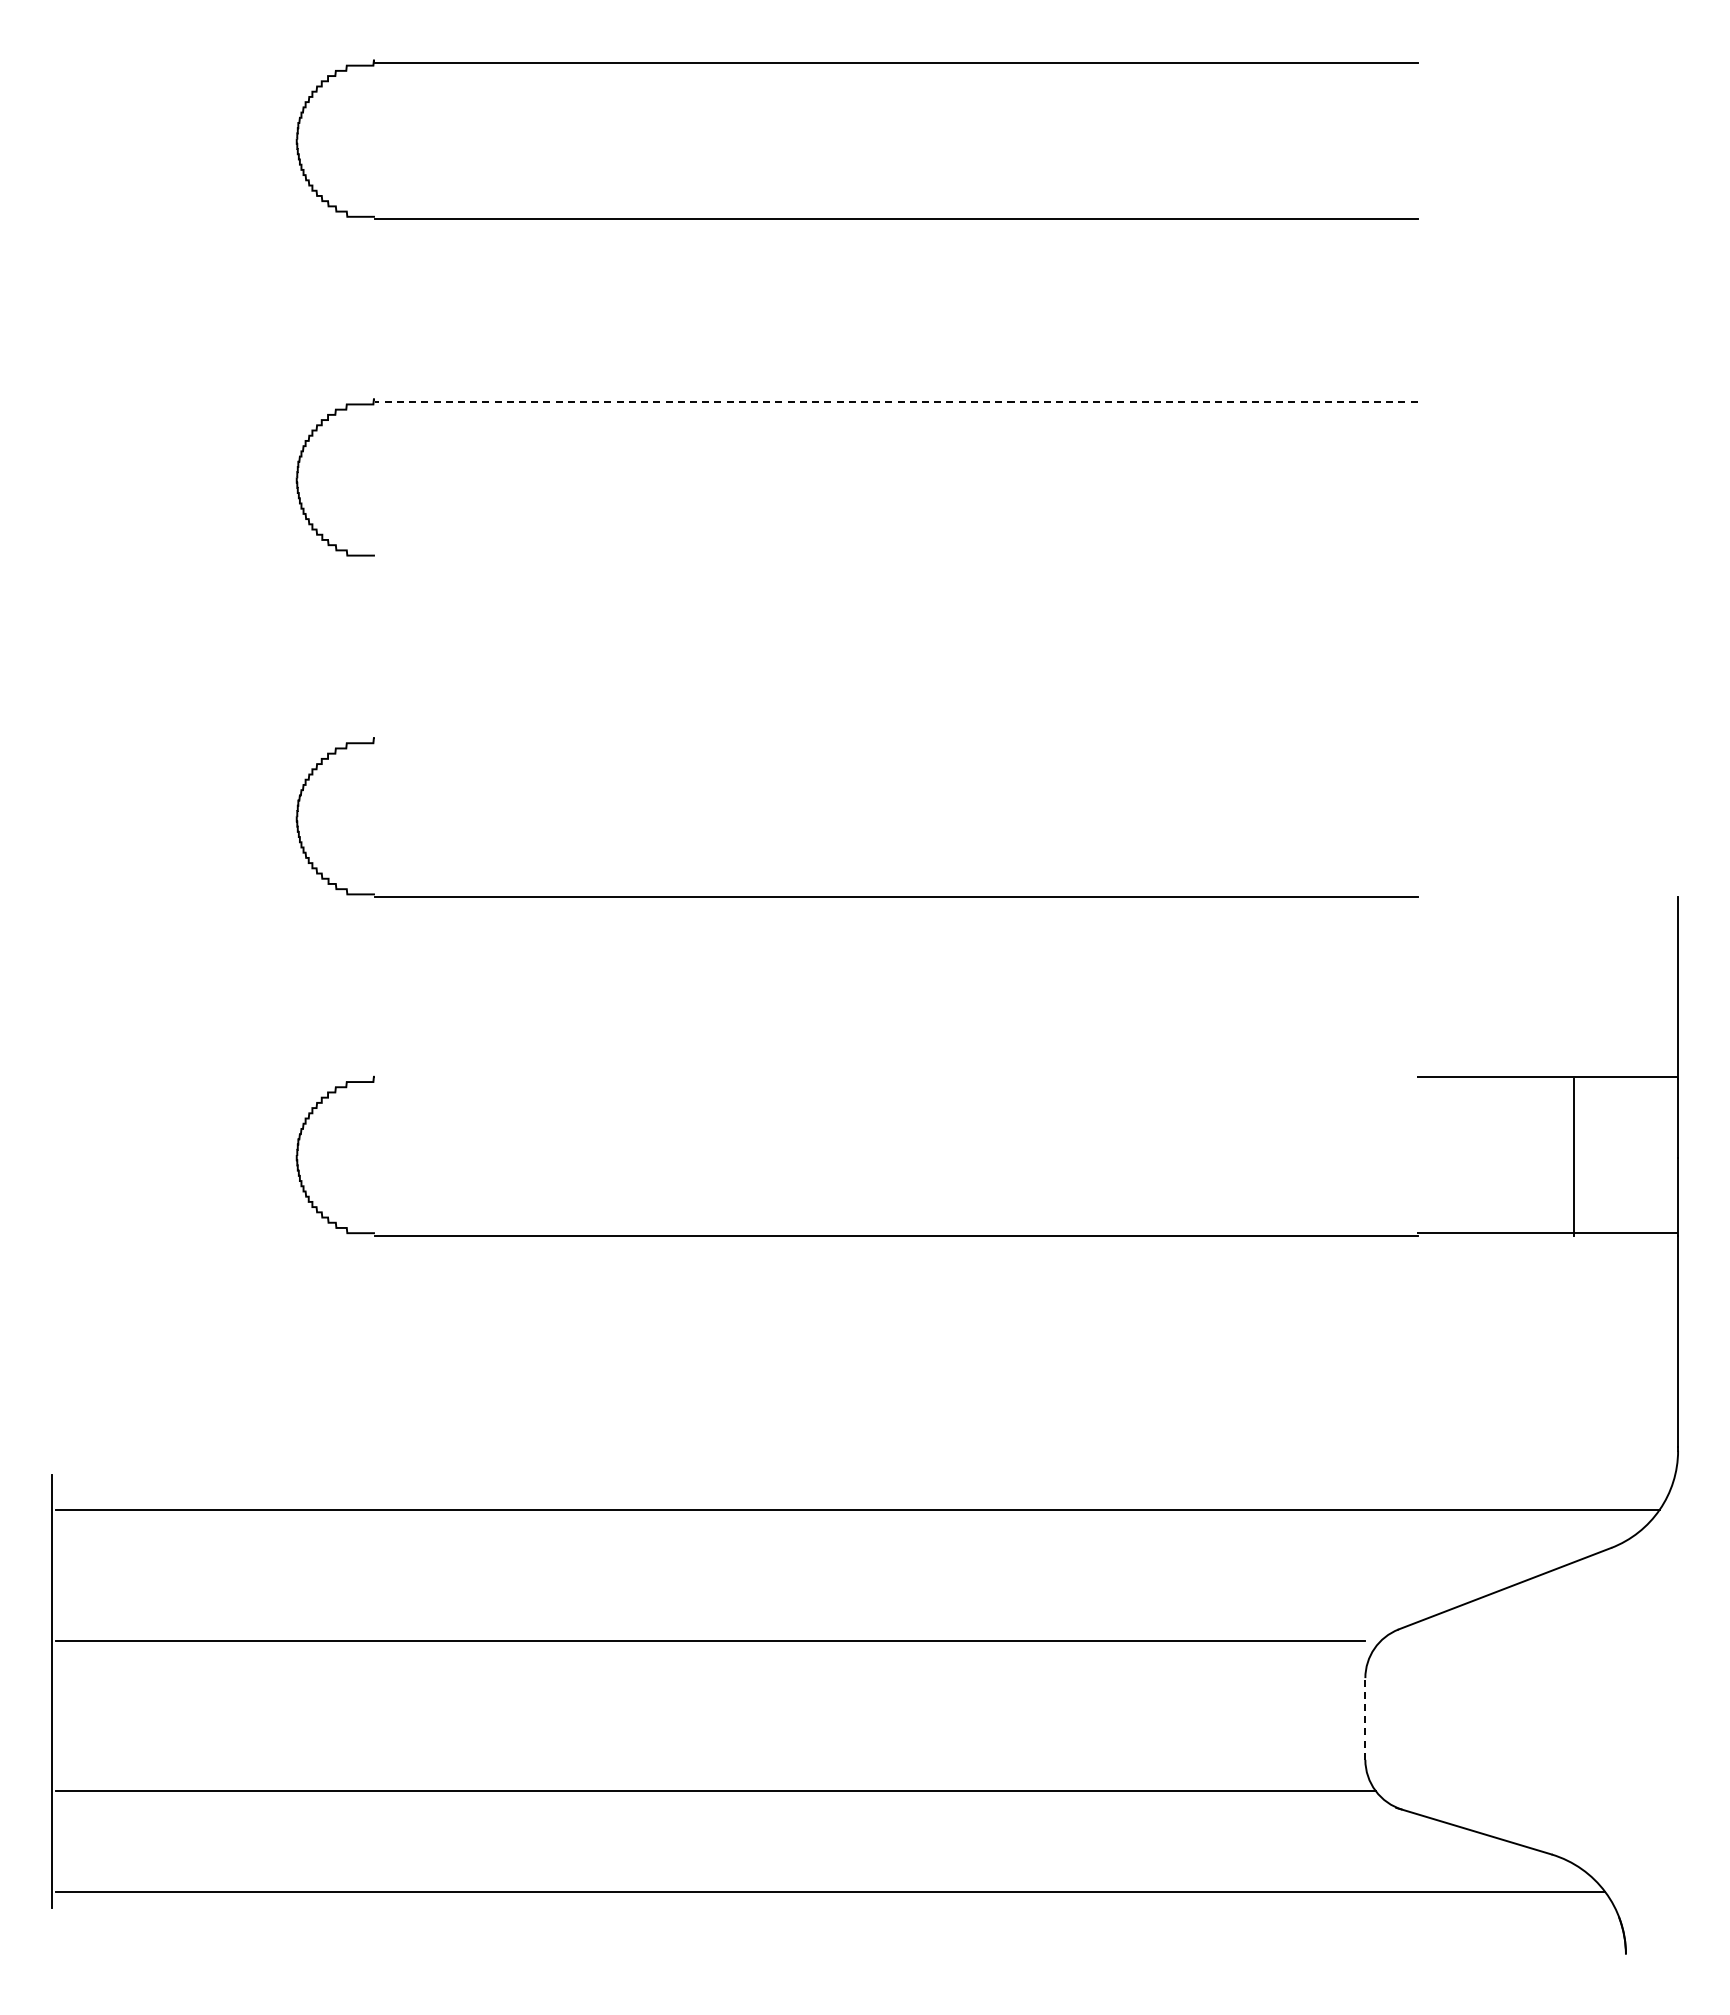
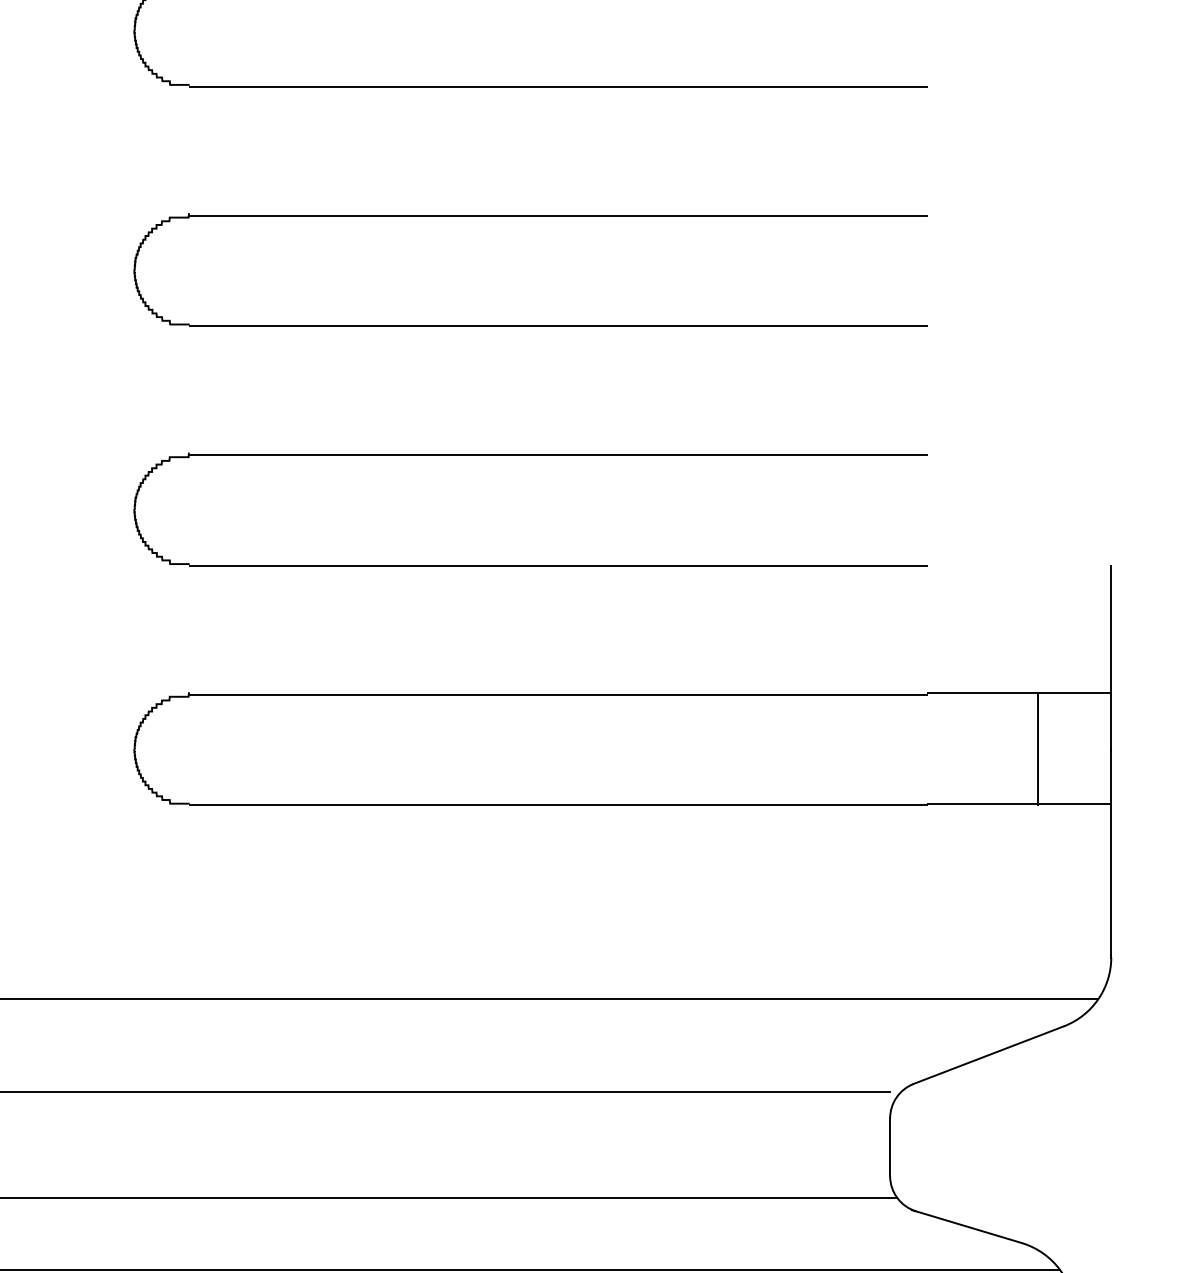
line: (895, 401) -> (557, 215), dashed -> solid
line: (896, 558) -> (558, 326), added
line: (896, 740) -> (558, 455), added
line: (896, 1079) -> (558, 694), added
line: (1365, 1718) -> (890, 1146), dashed -> solid

